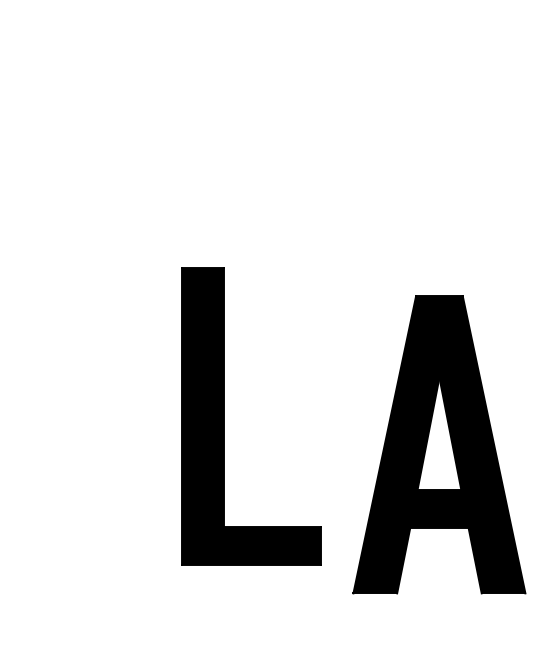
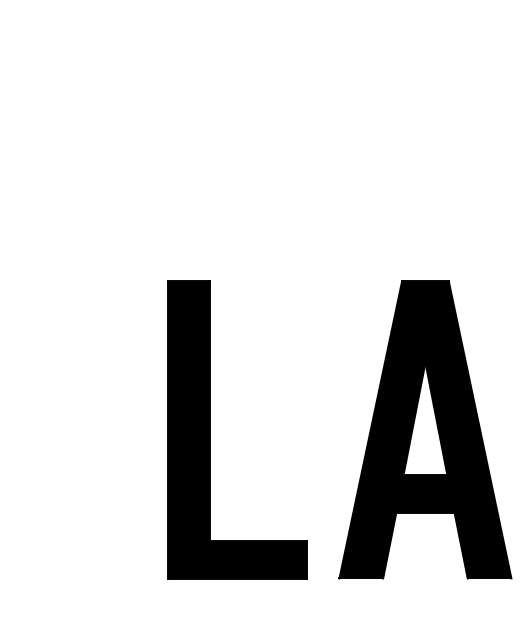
part: (439, 444) -> (425, 429), moved

